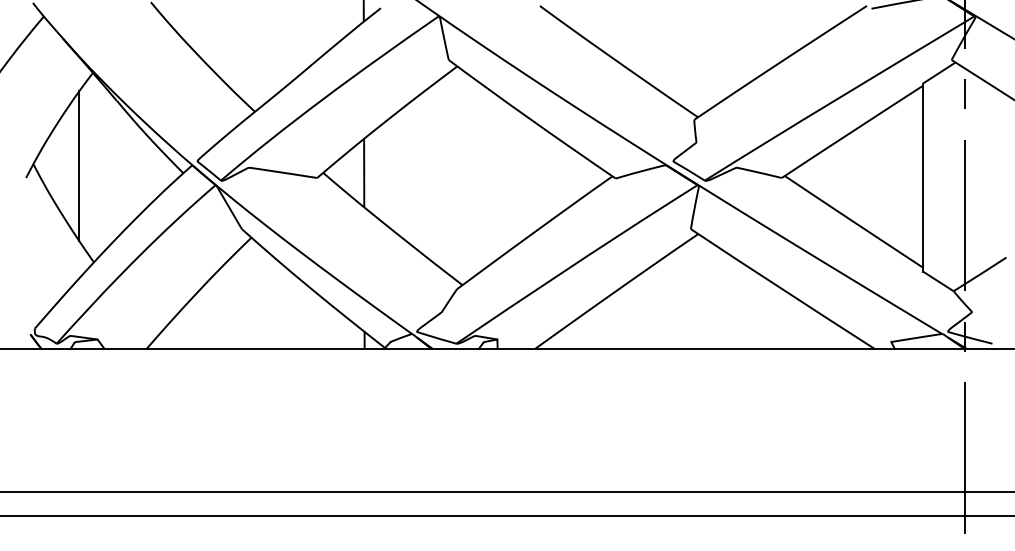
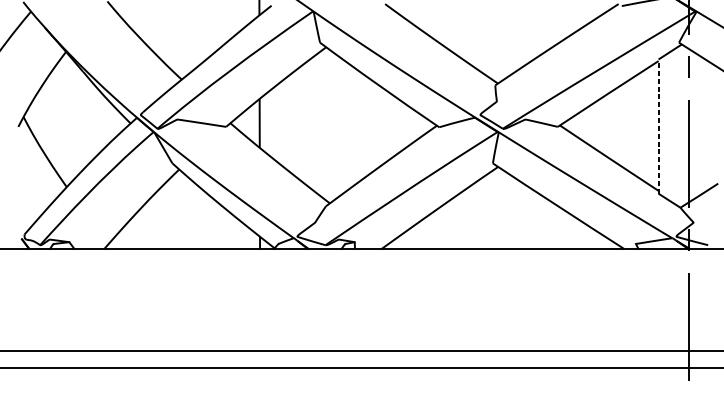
line: (79, 166) -> (56, 118), removed
line: (922, 177) -> (658, 126), solid -> dashed

